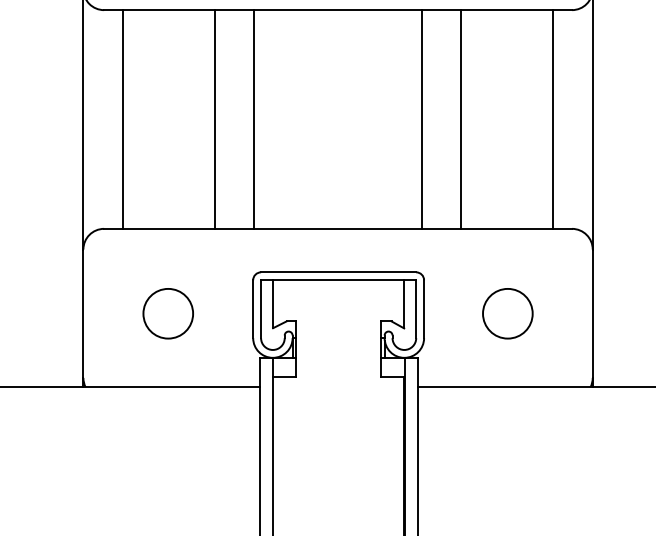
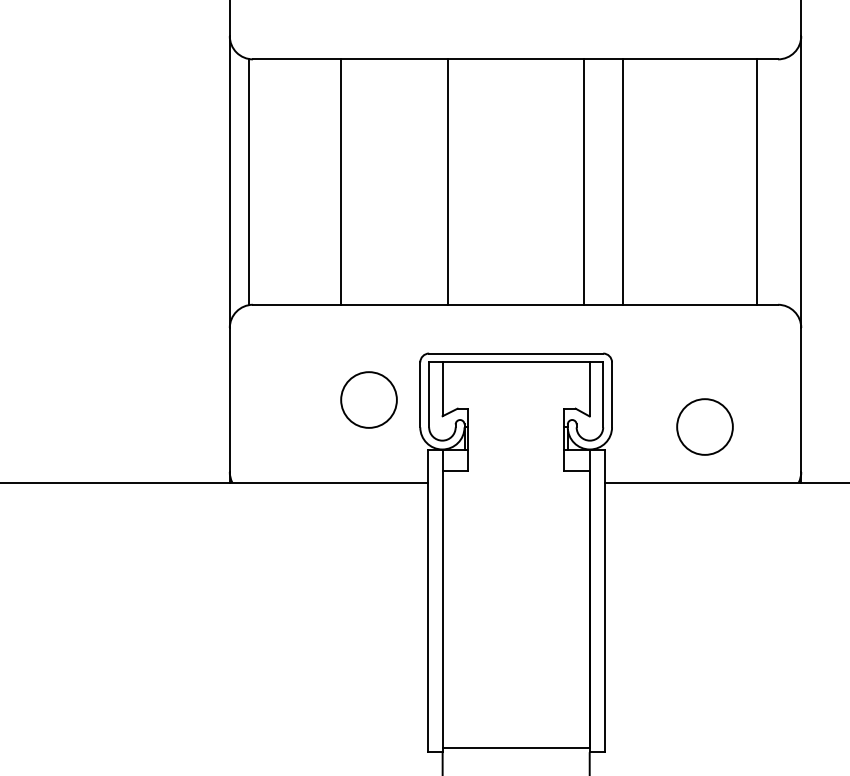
line: (123, 118) -> (249, 181), moved
line: (215, 118) -> (341, 181), moved
line: (254, 118) -> (447, 181), moved
line: (421, 118) -> (583, 181), moved
line: (461, 118) -> (622, 181), moved
circle: (167, 313) -> (368, 399), moved
circle: (507, 313) -> (704, 426), moved

